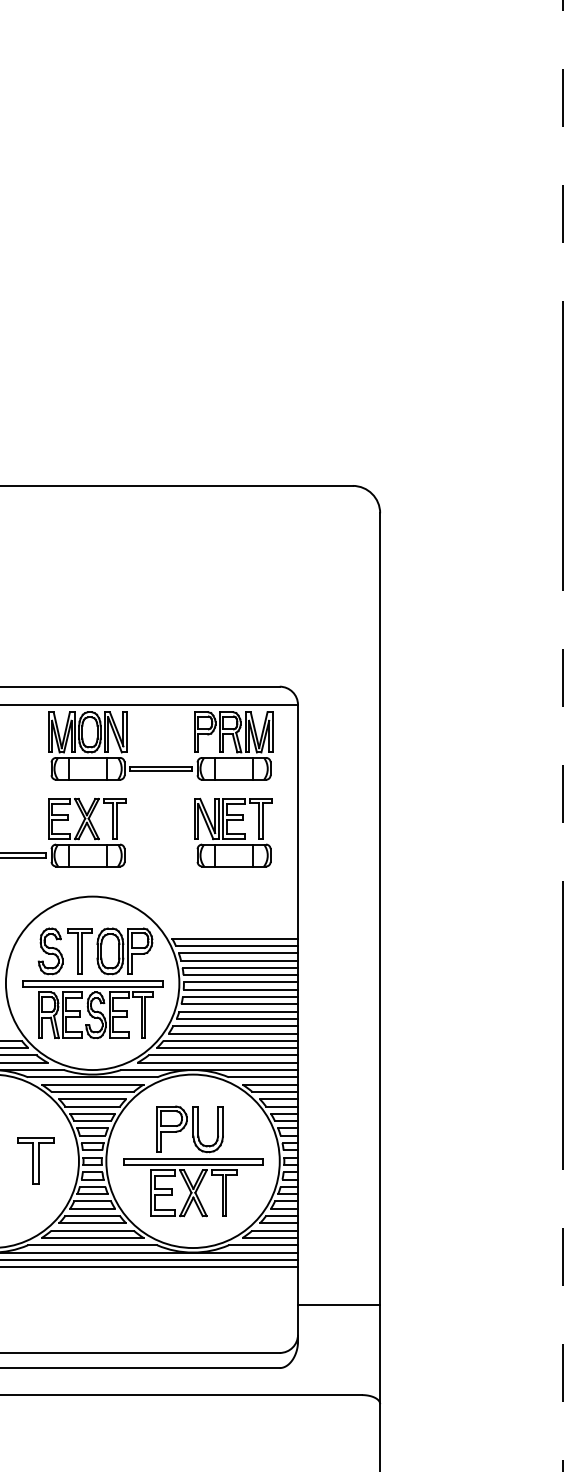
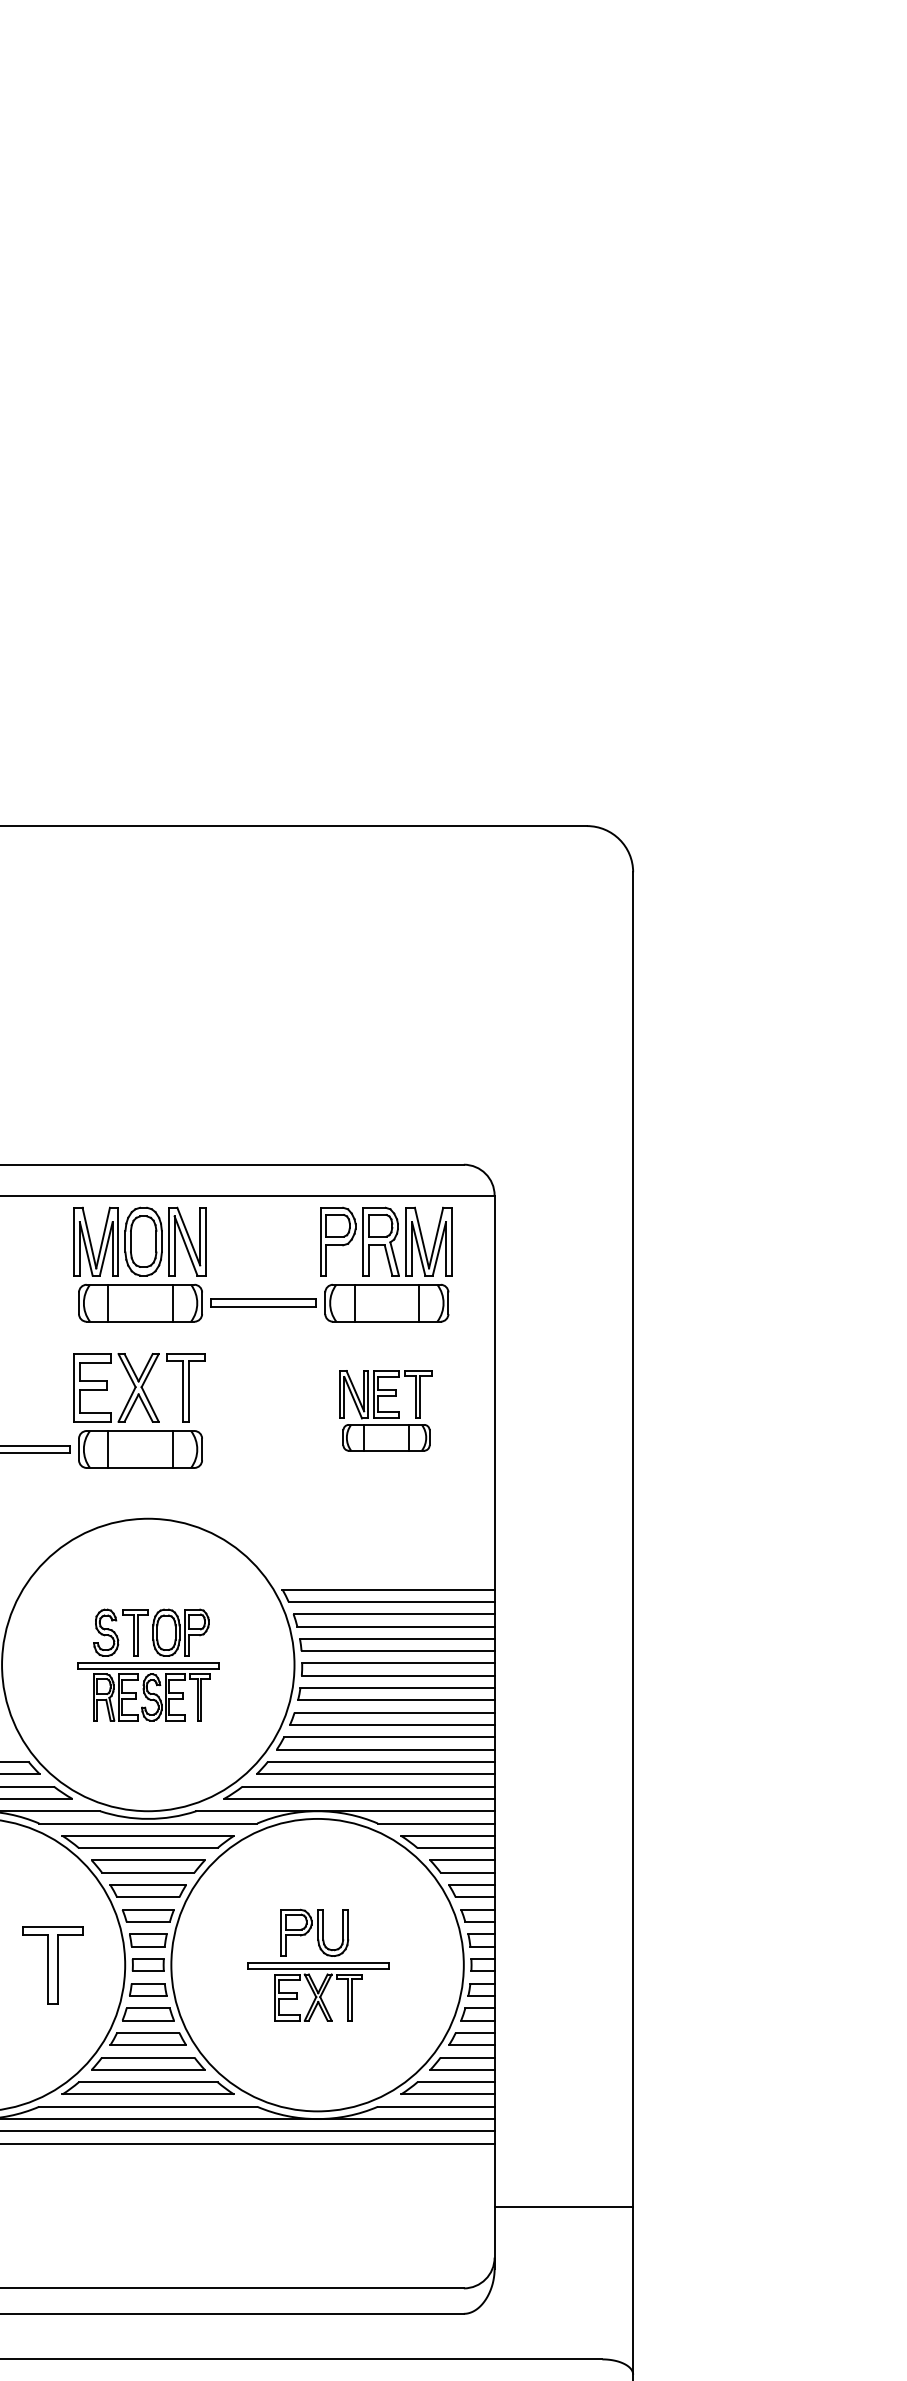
part: (233, 832) -> (385, 1410), size x0.7
part: (92, 983) -> (147, 1665), size x0.6
part: (193, 1161) -> (318, 1965), size x0.6

